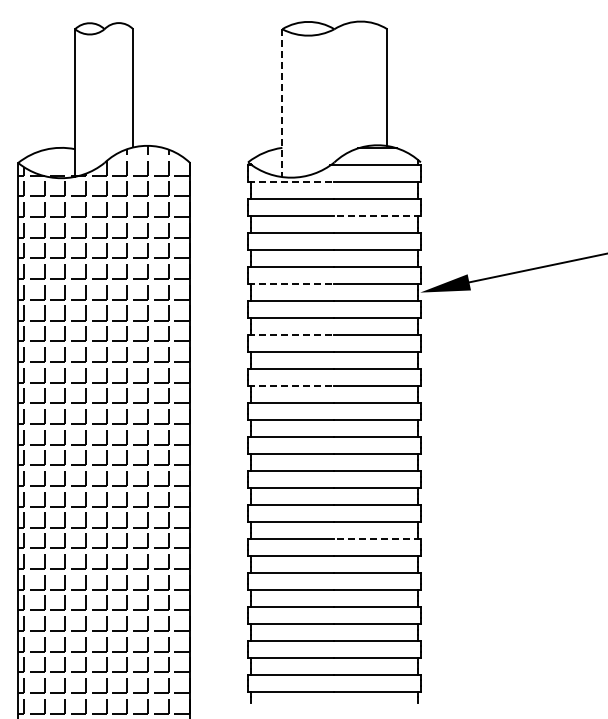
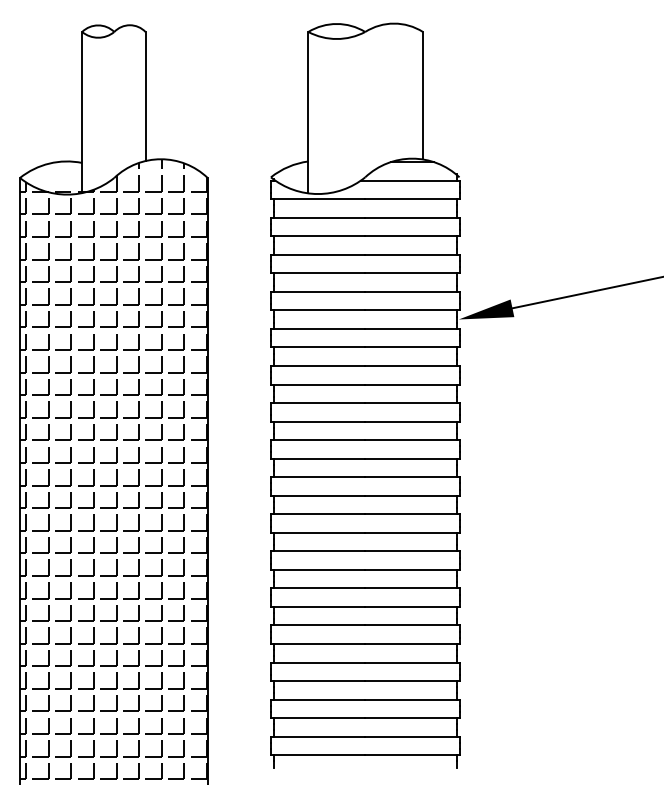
line: (282, 103) -> (308, 113), dashed -> solid
line: (291, 182) -> (318, 199), dashed -> solid
line: (377, 216) -> (412, 236), dashed -> solid
line: (291, 284) -> (318, 310), dashed -> solid
line: (291, 335) -> (318, 366), dashed -> solid
line: (291, 386) -> (318, 421), dashed -> solid
line: (377, 538) -> (412, 587), dashed -> solid

